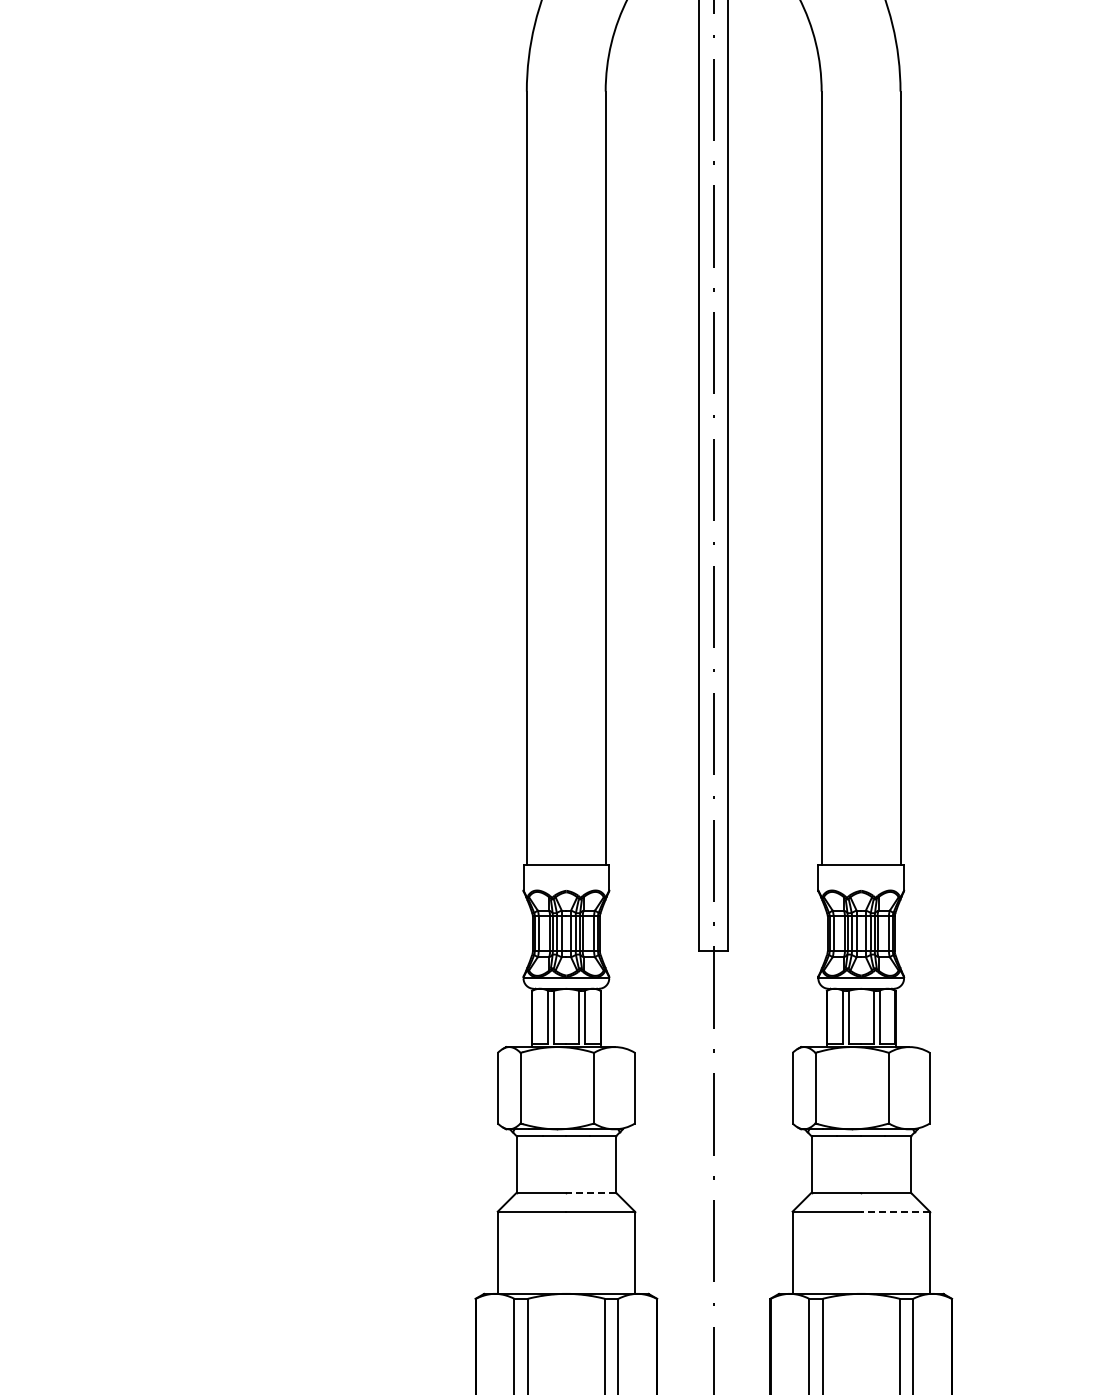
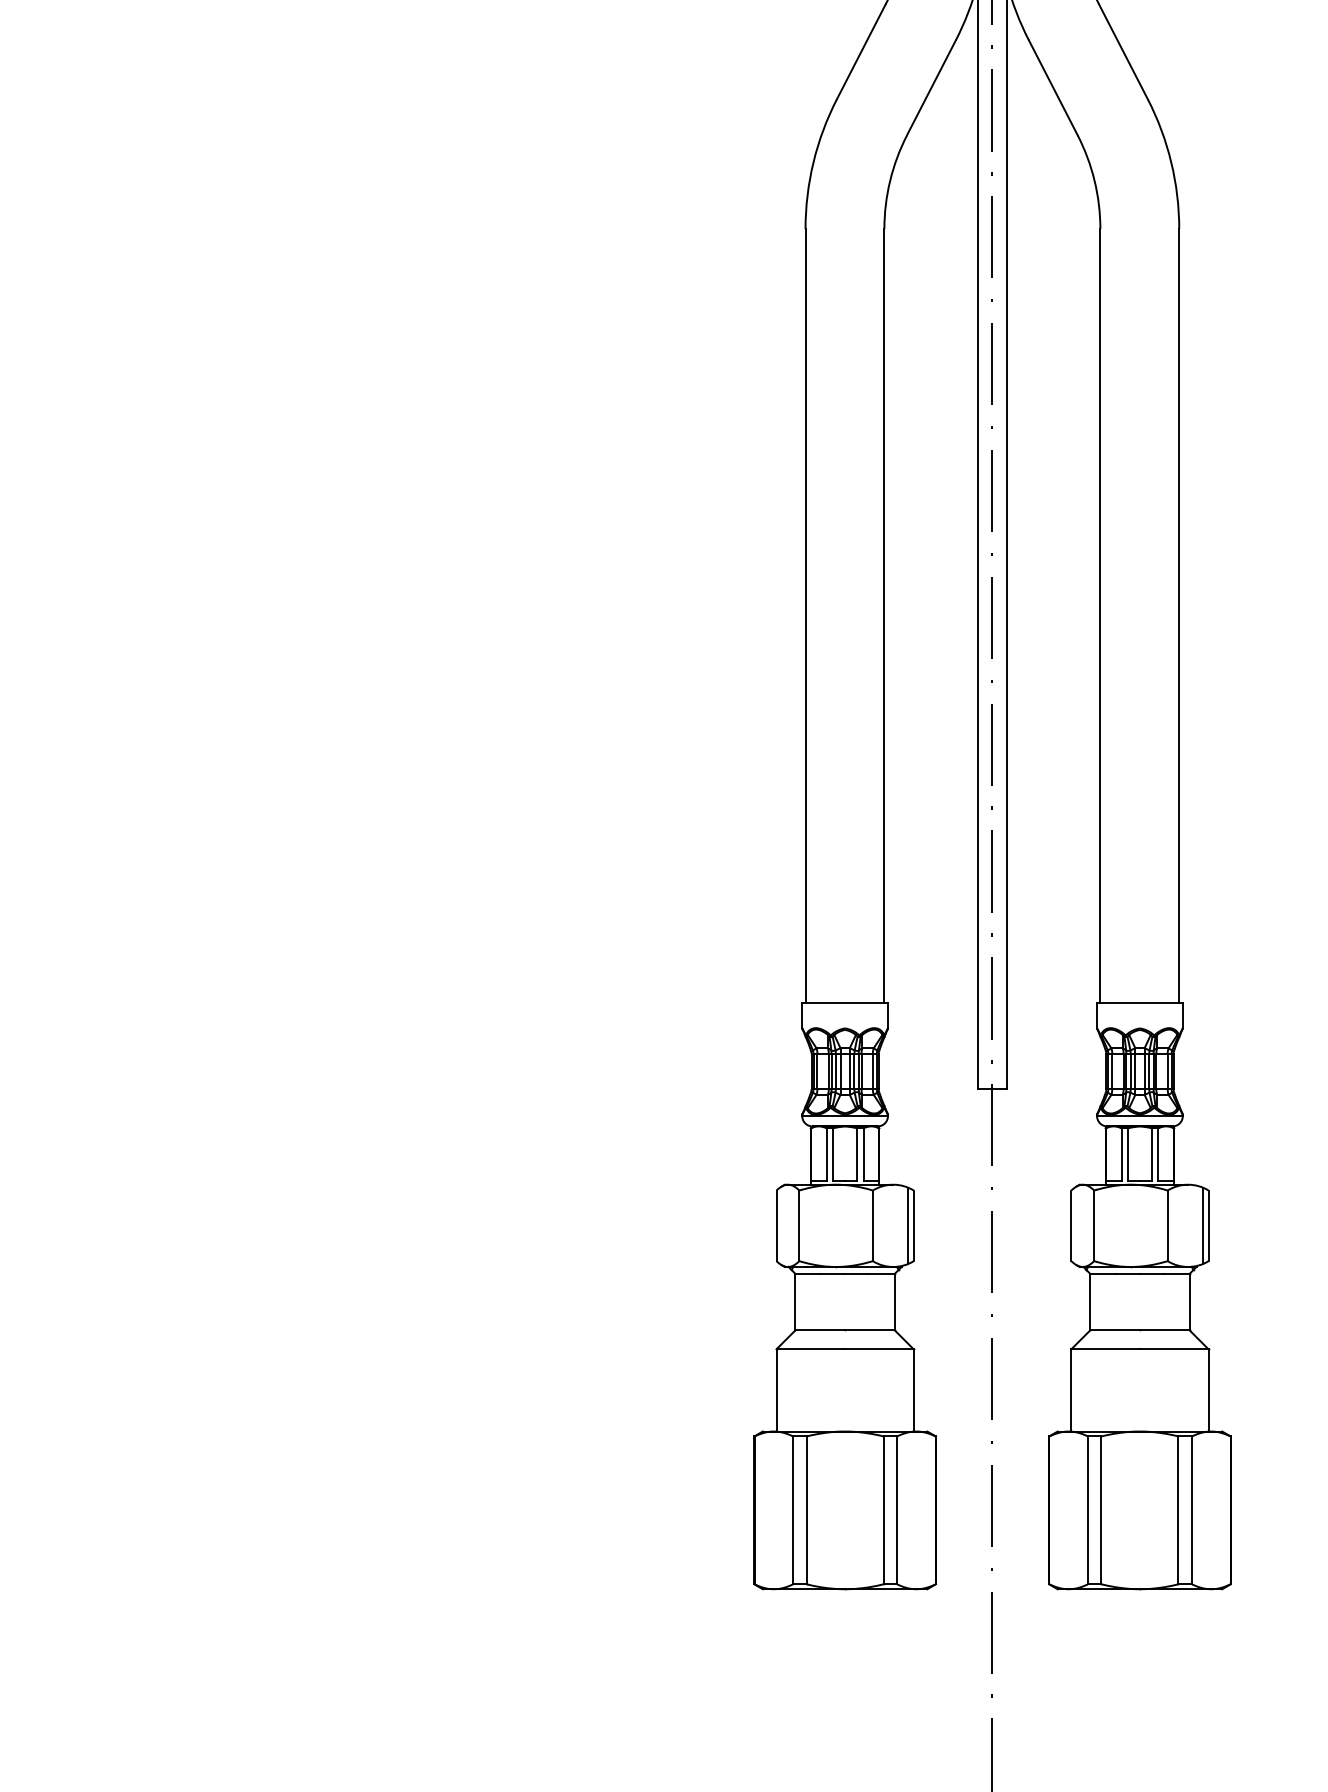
line: (629, 1087) -> (908, 1225), added
line: (924, 1087) -> (1203, 1225), added
line: (590, 1192) -> (869, 1330), dashed -> solid
line: (894, 1211) -> (1173, 1349), dashed -> solid

